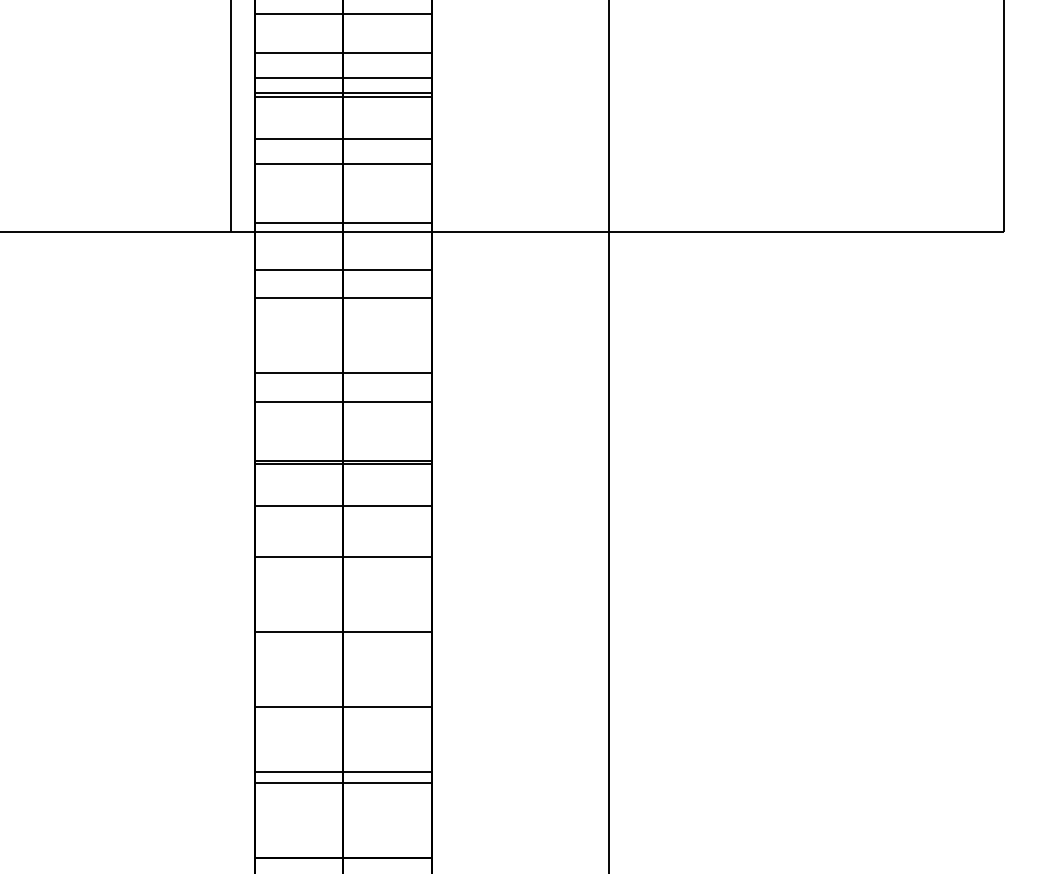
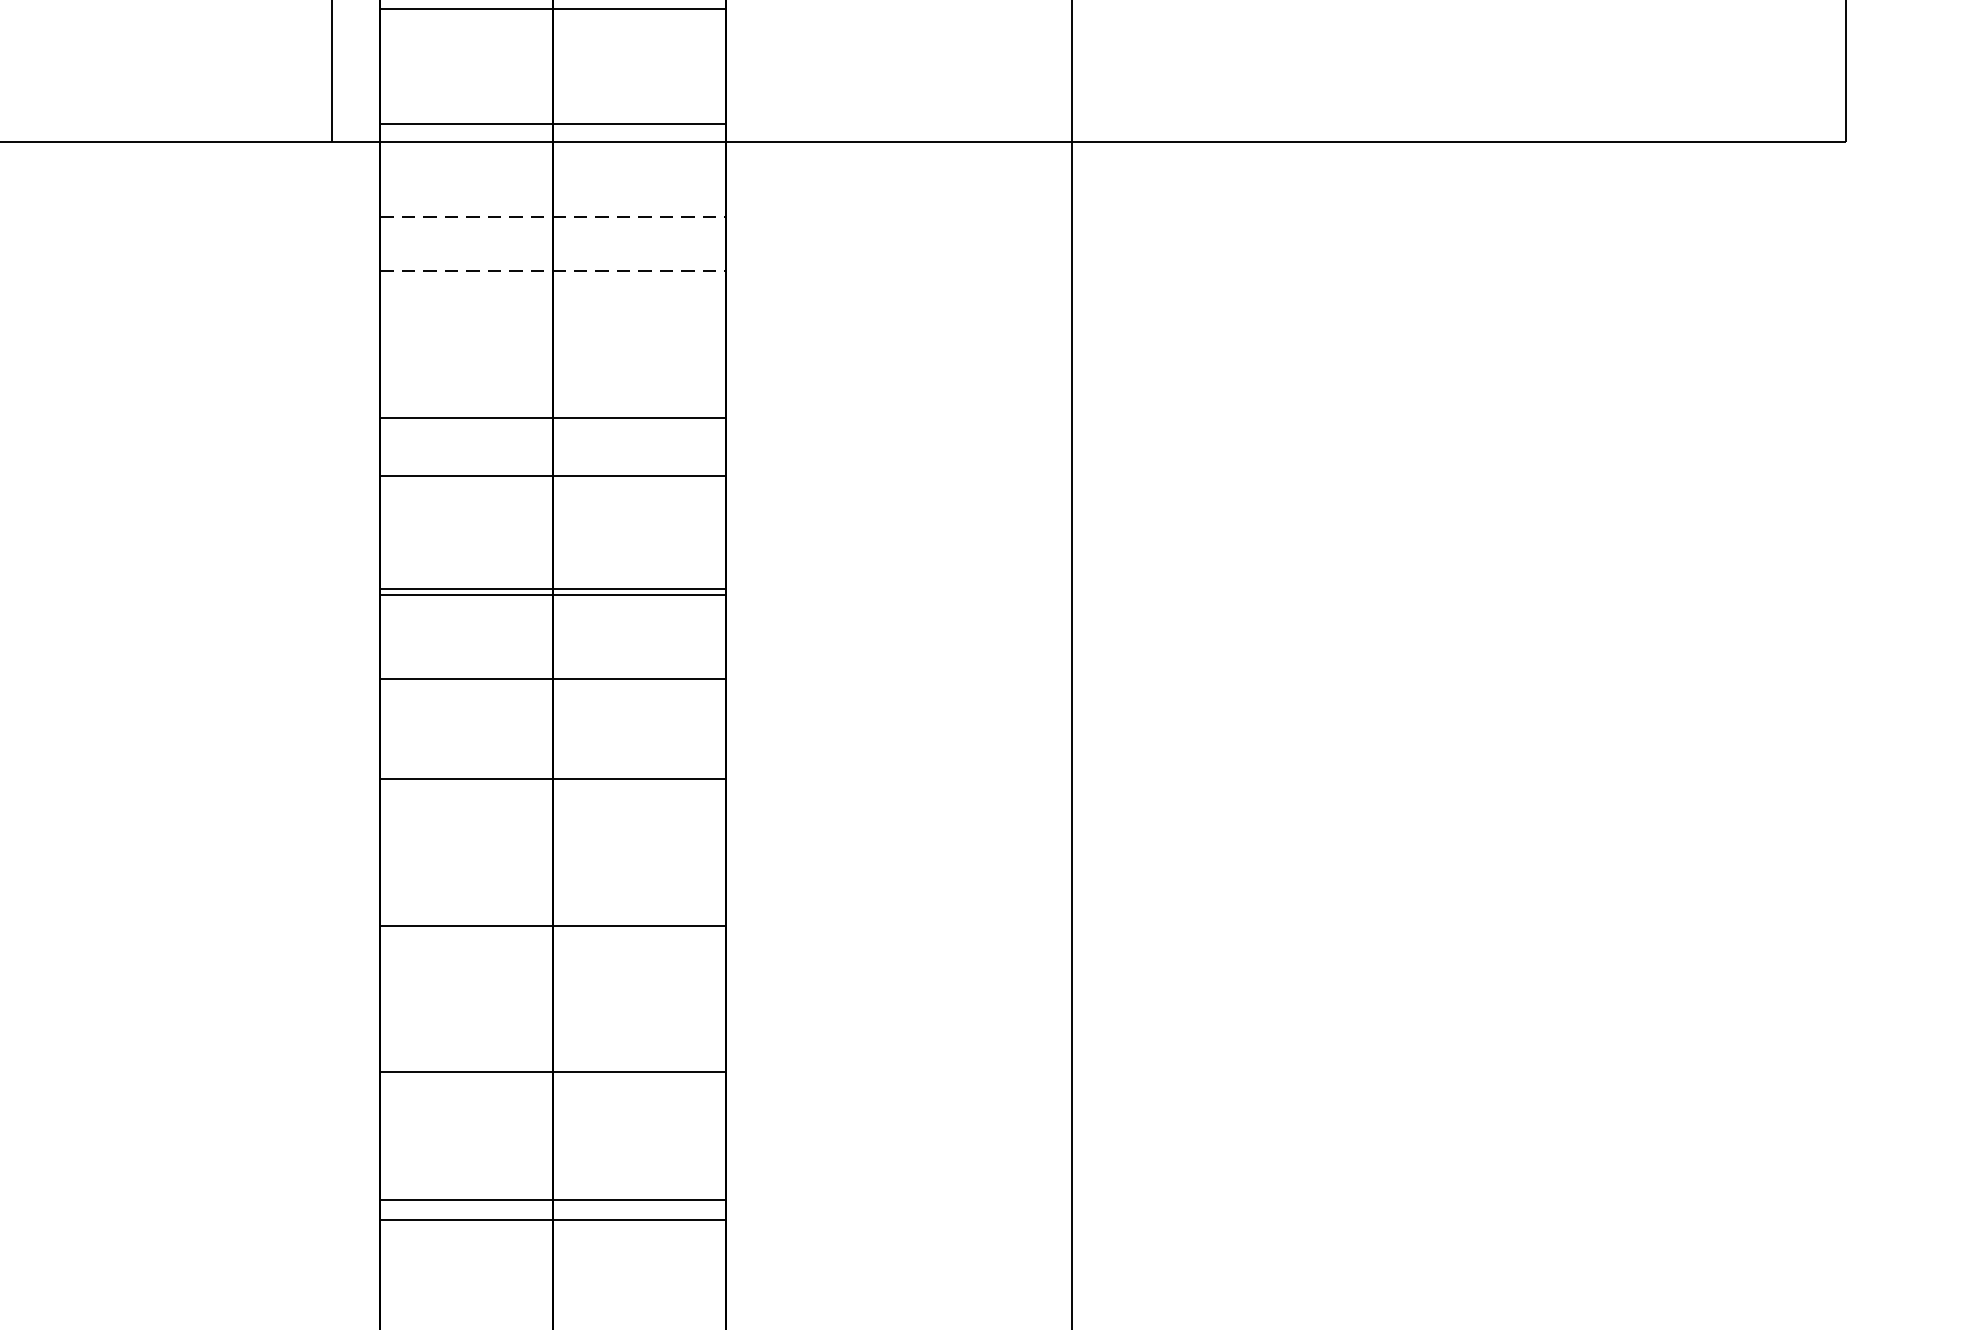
line: (343, 269) -> (553, 215), solid -> dashed
line: (343, 297) -> (553, 270), solid -> dashed

